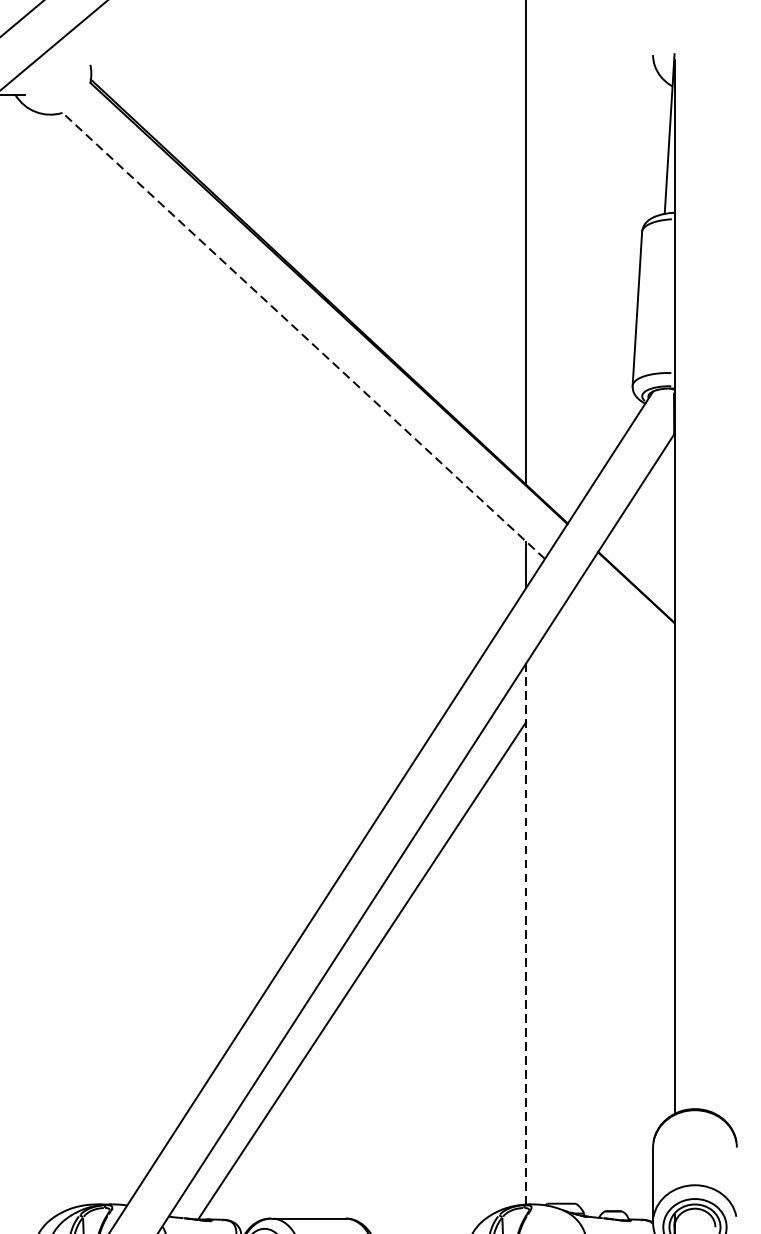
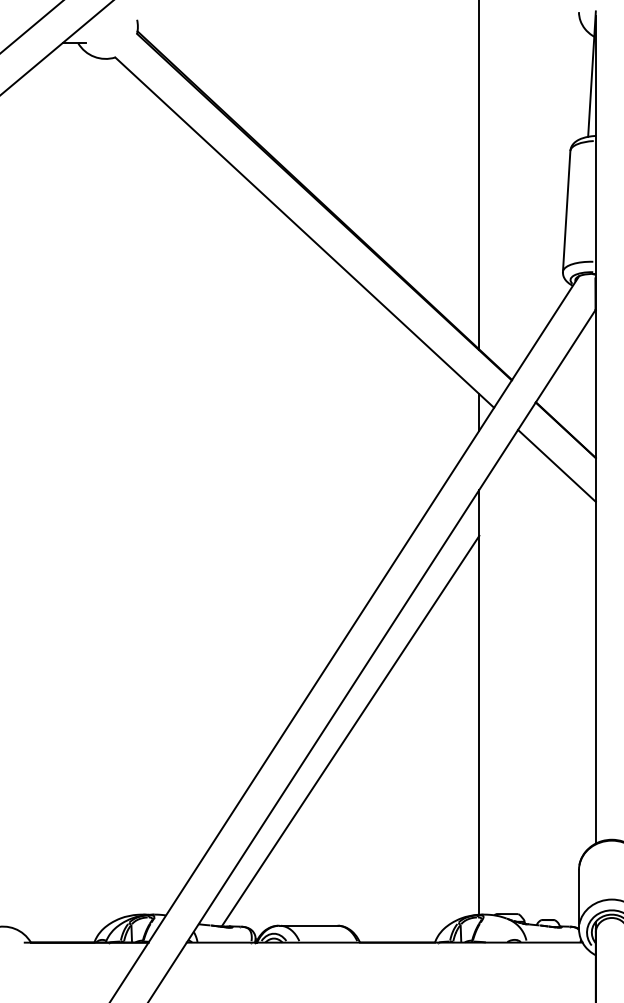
line: (303, 335) -> (304, 232), dashed -> solid
line: (624, 632) -> (556, 465), added
line: (526, 934) -> (479, 702), dashed -> solid

